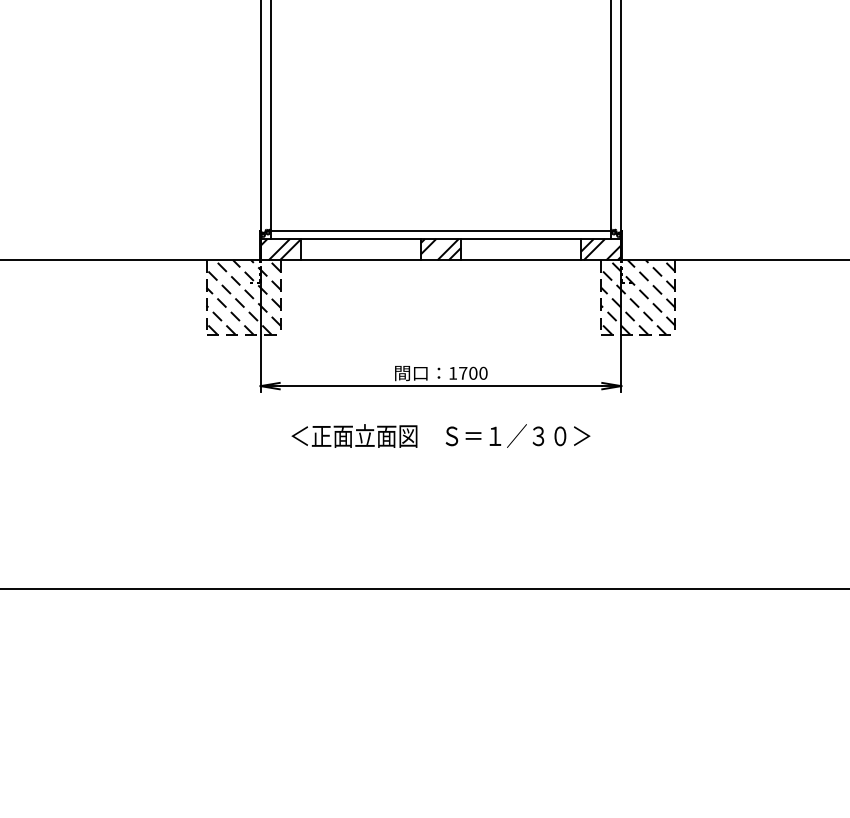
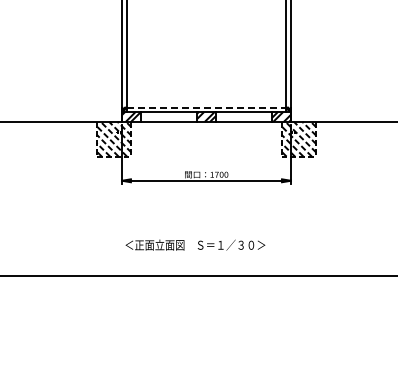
line: (441, 229) -> (206, 107), solid -> dashed
text: (441, 434) -> (195, 244), moved

